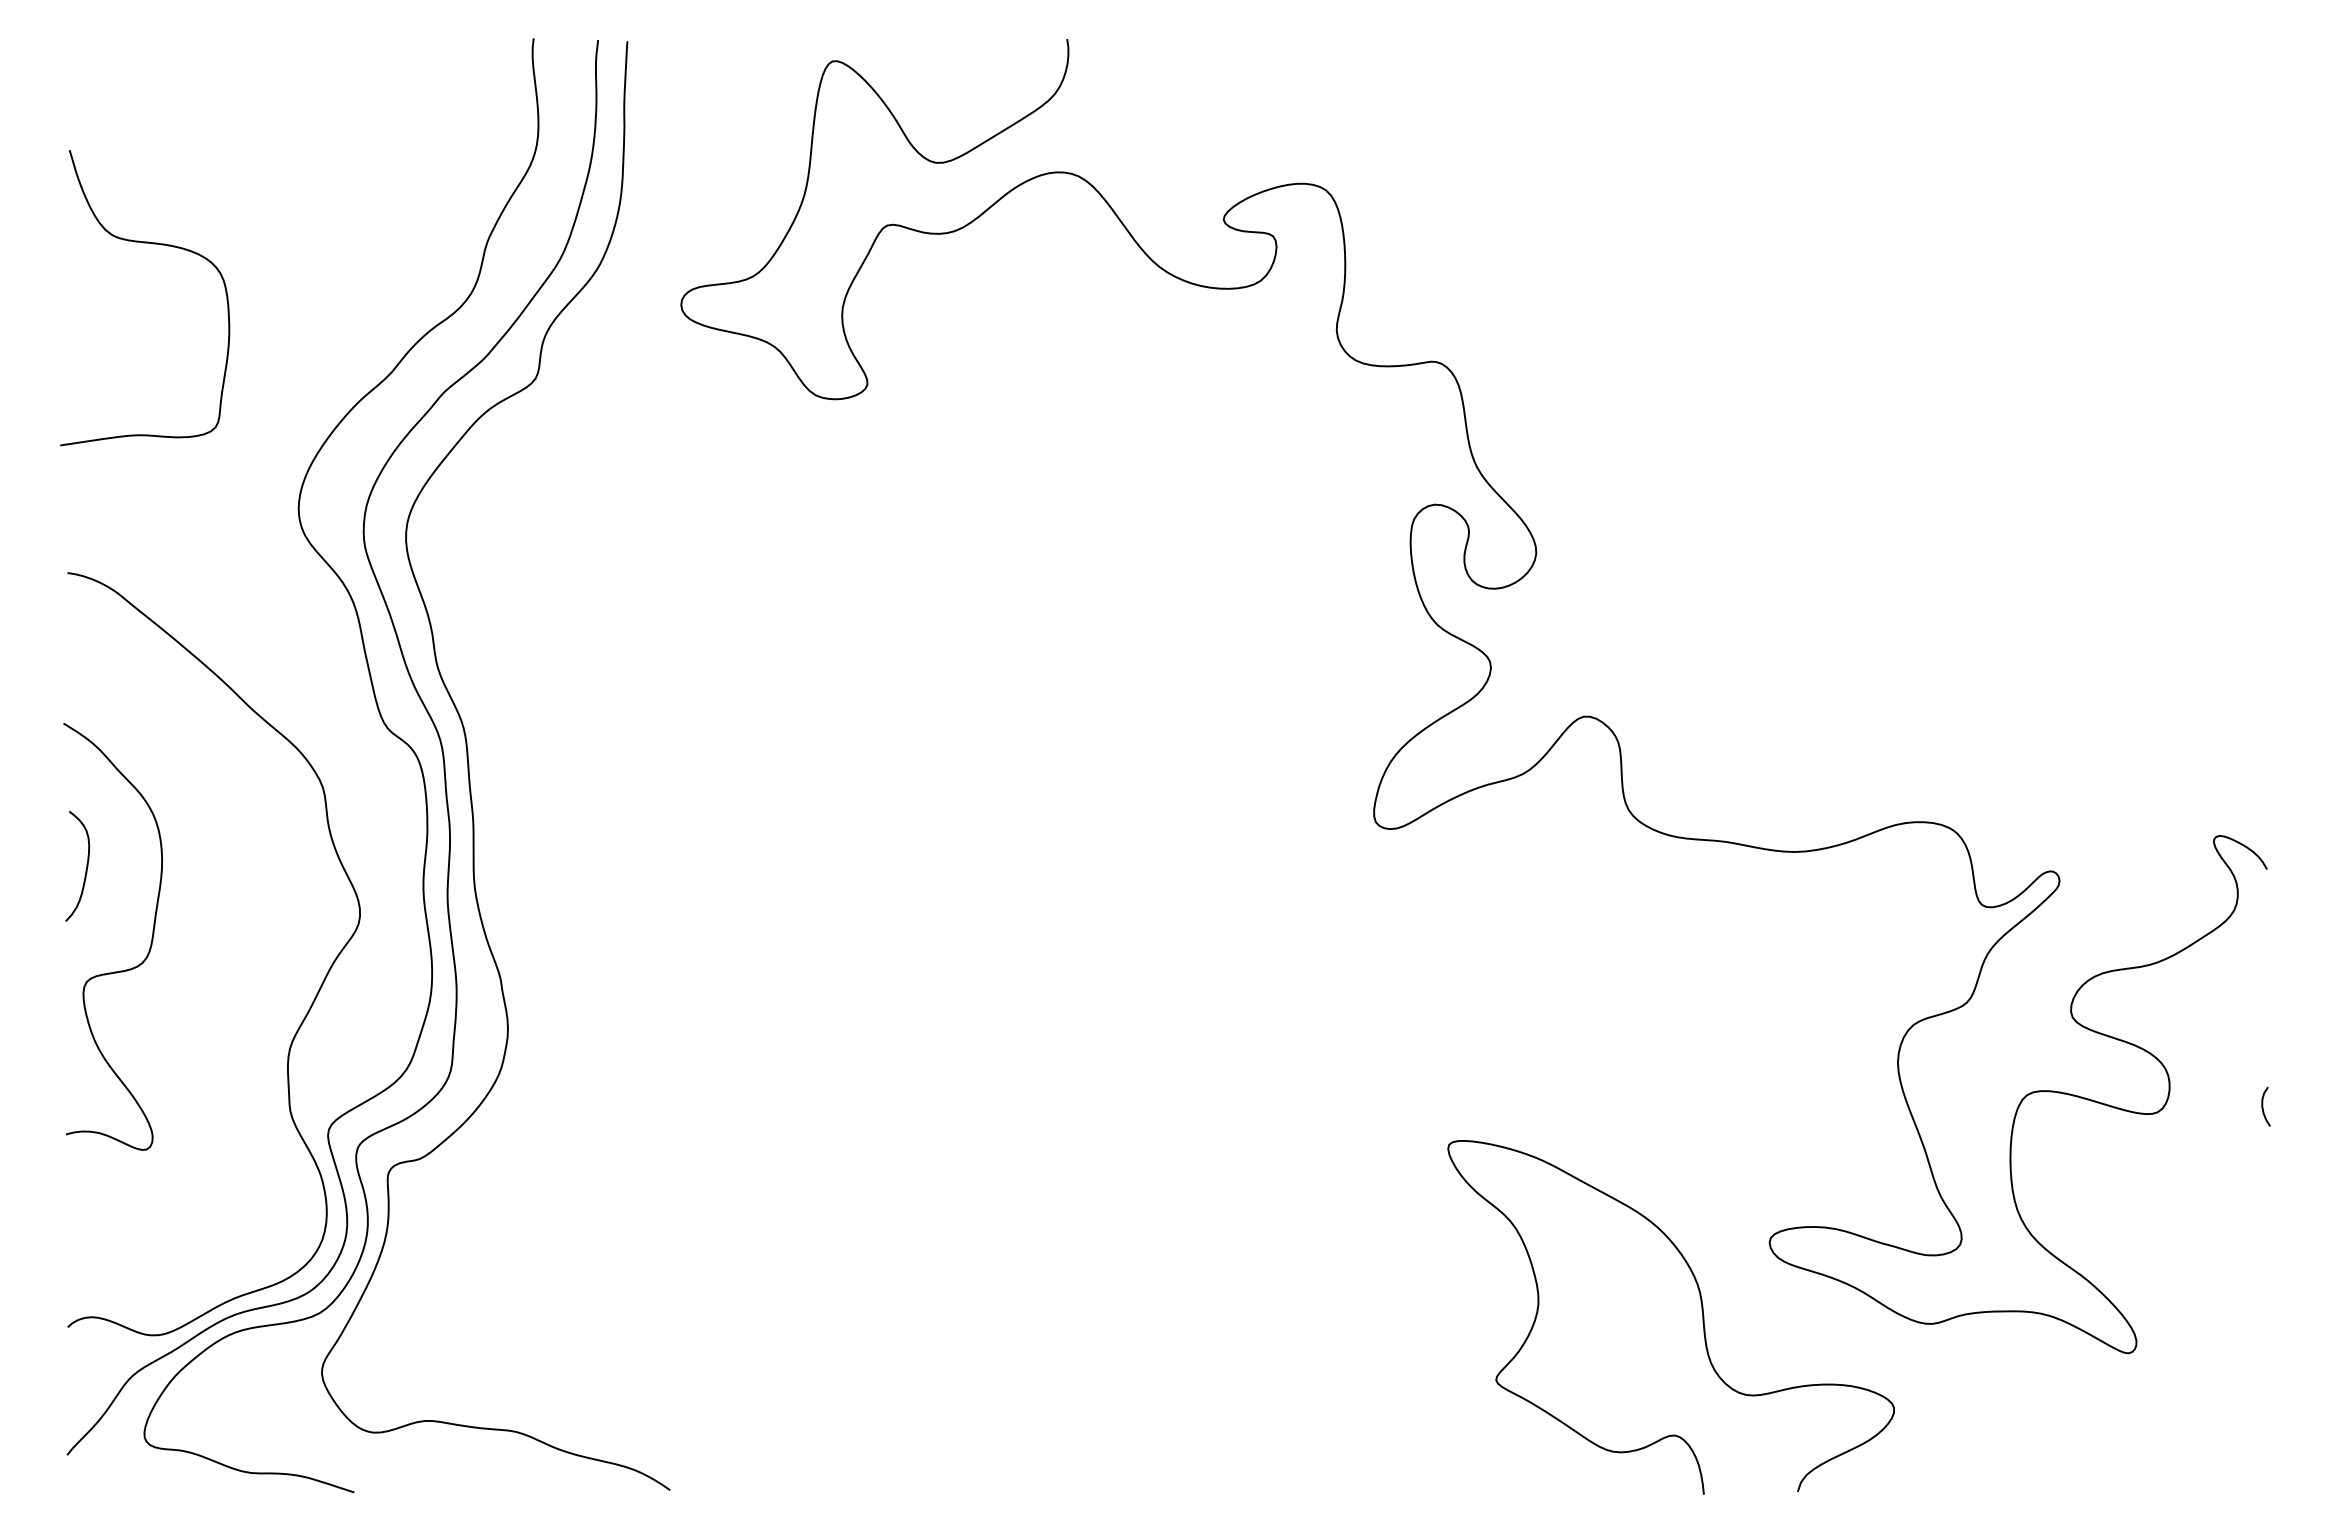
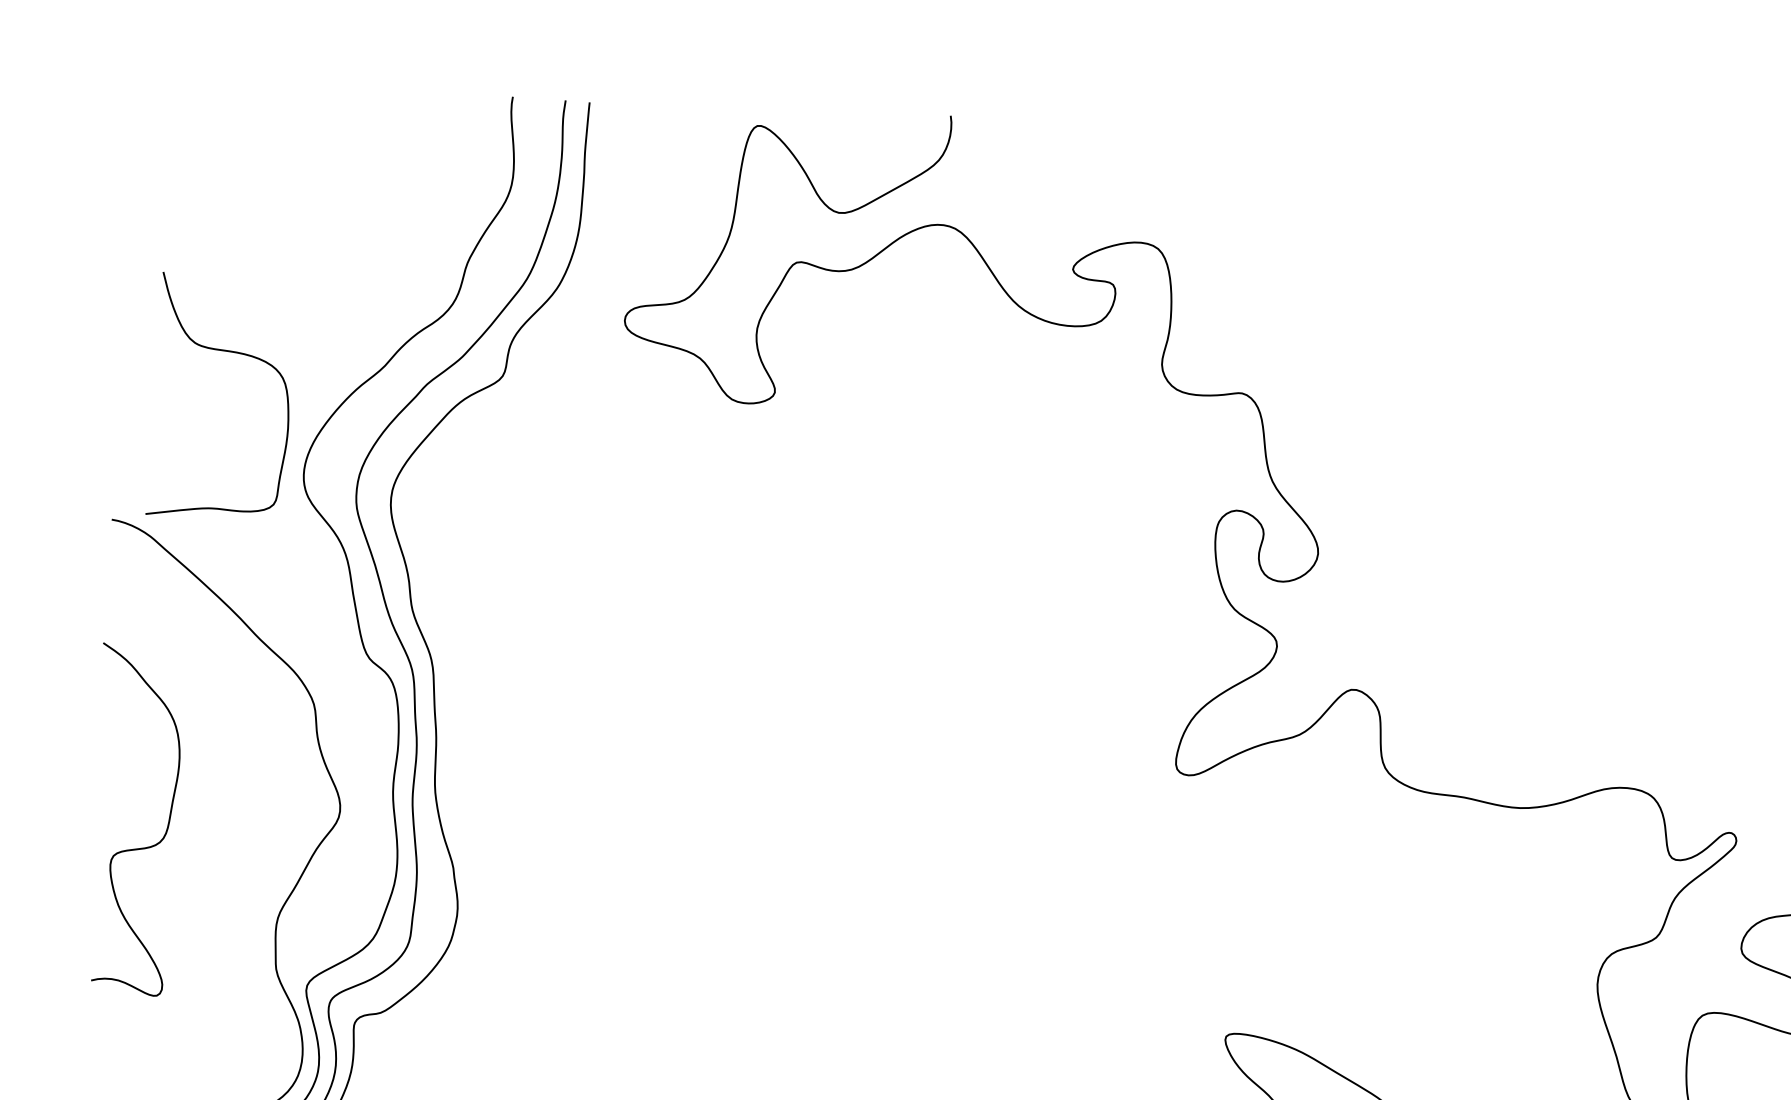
curve: (153, 244) -> (228, 352), moved
curve: (85, 870) -> (116, 764), removed

